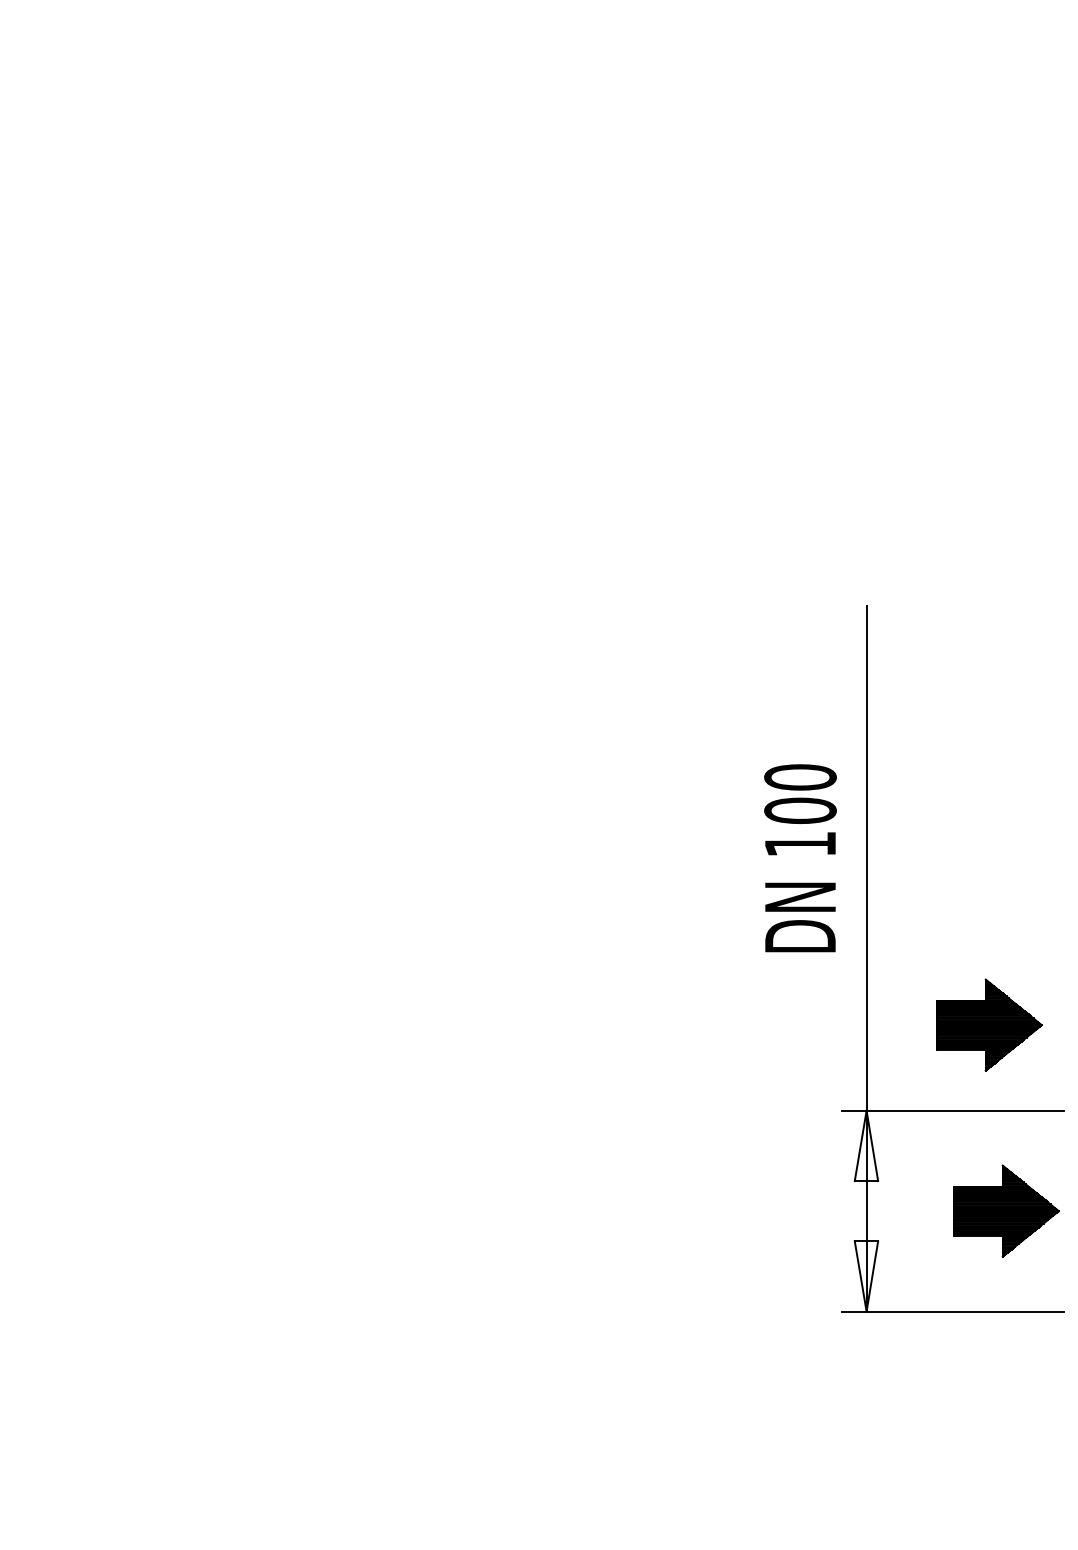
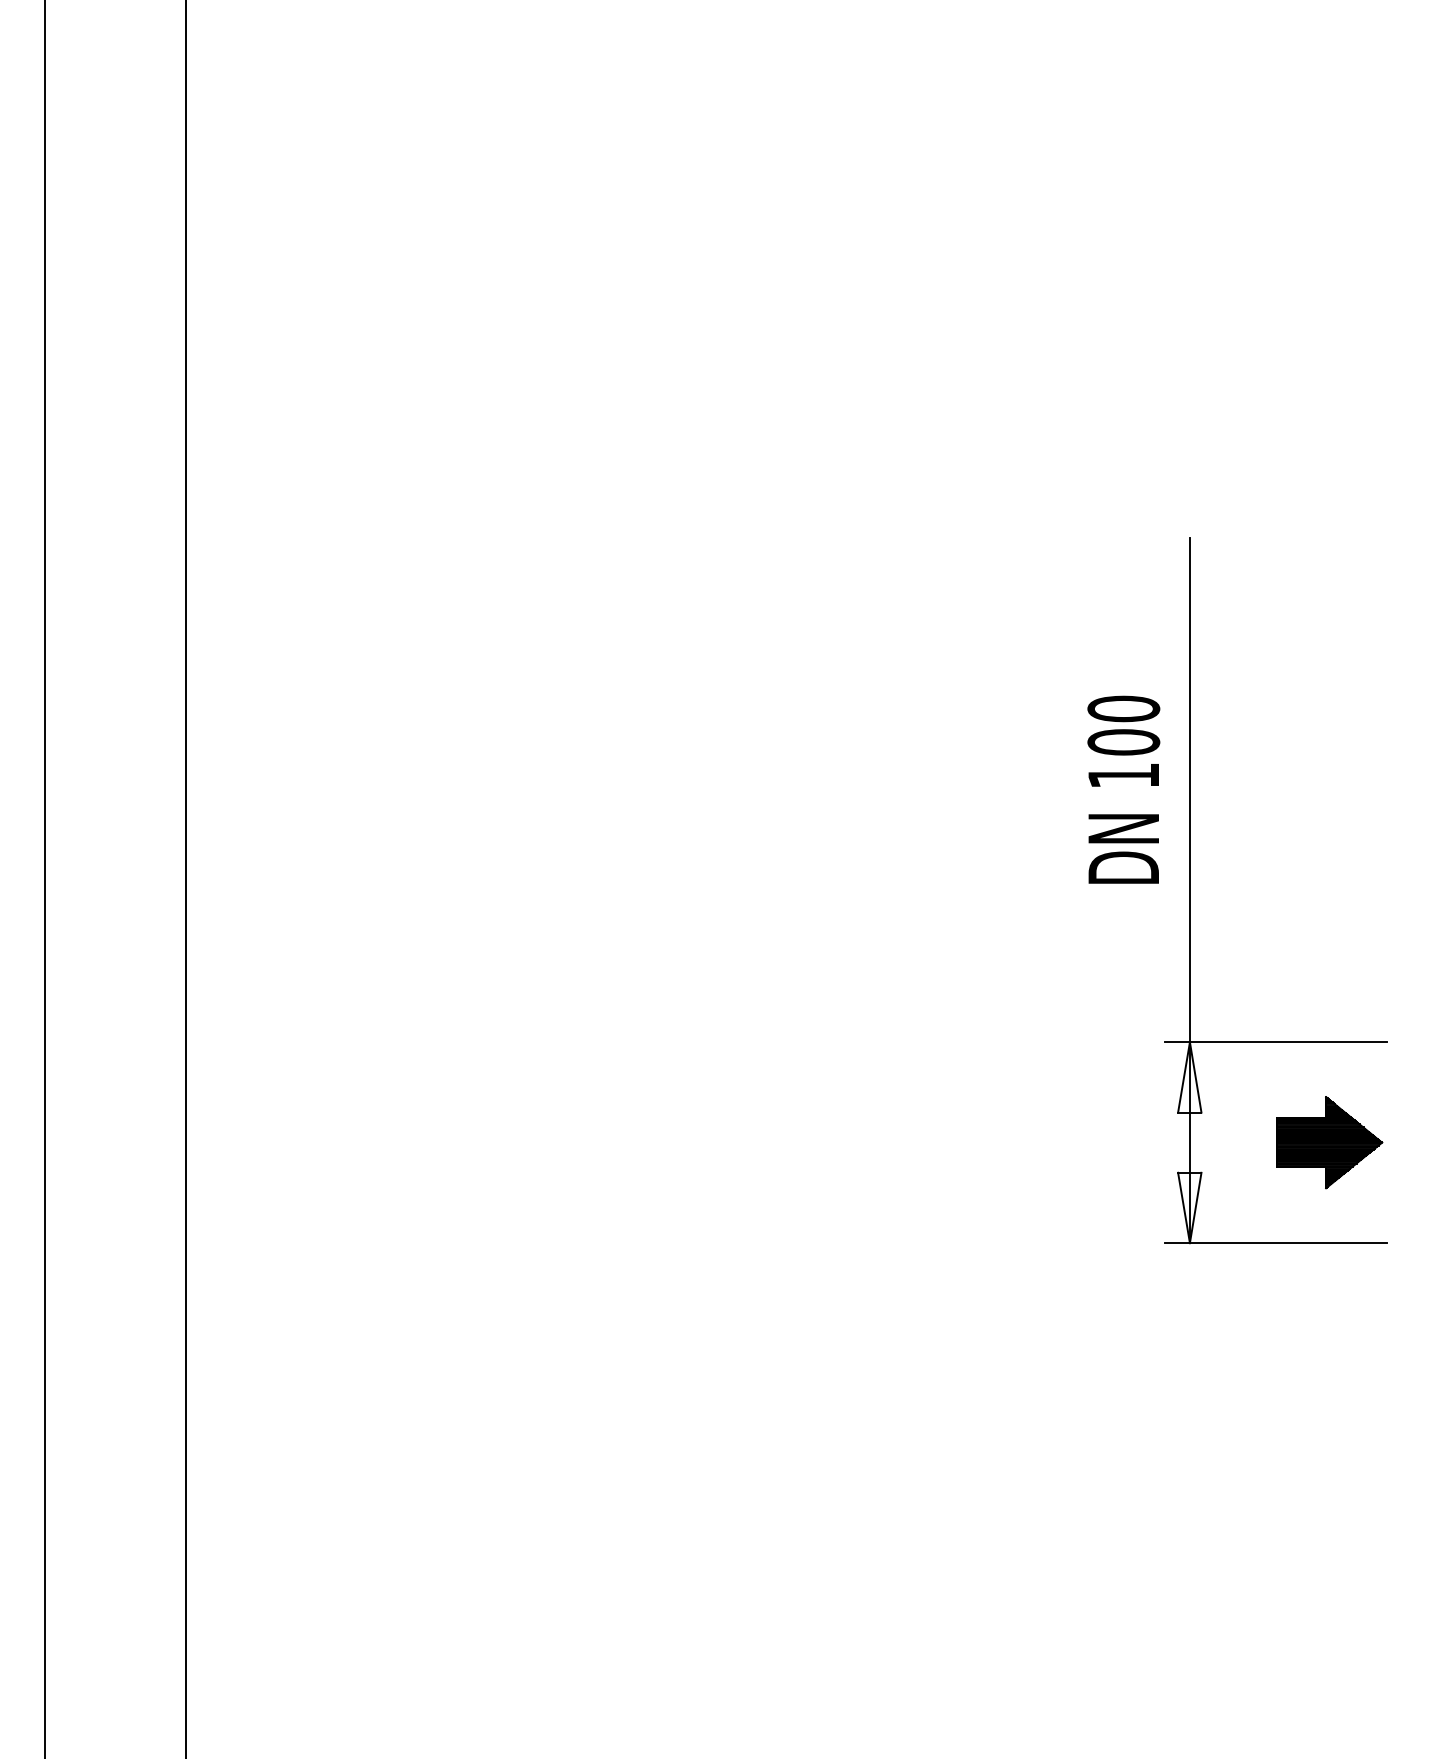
part: (989, 1024) -> (1312, 956), removed

